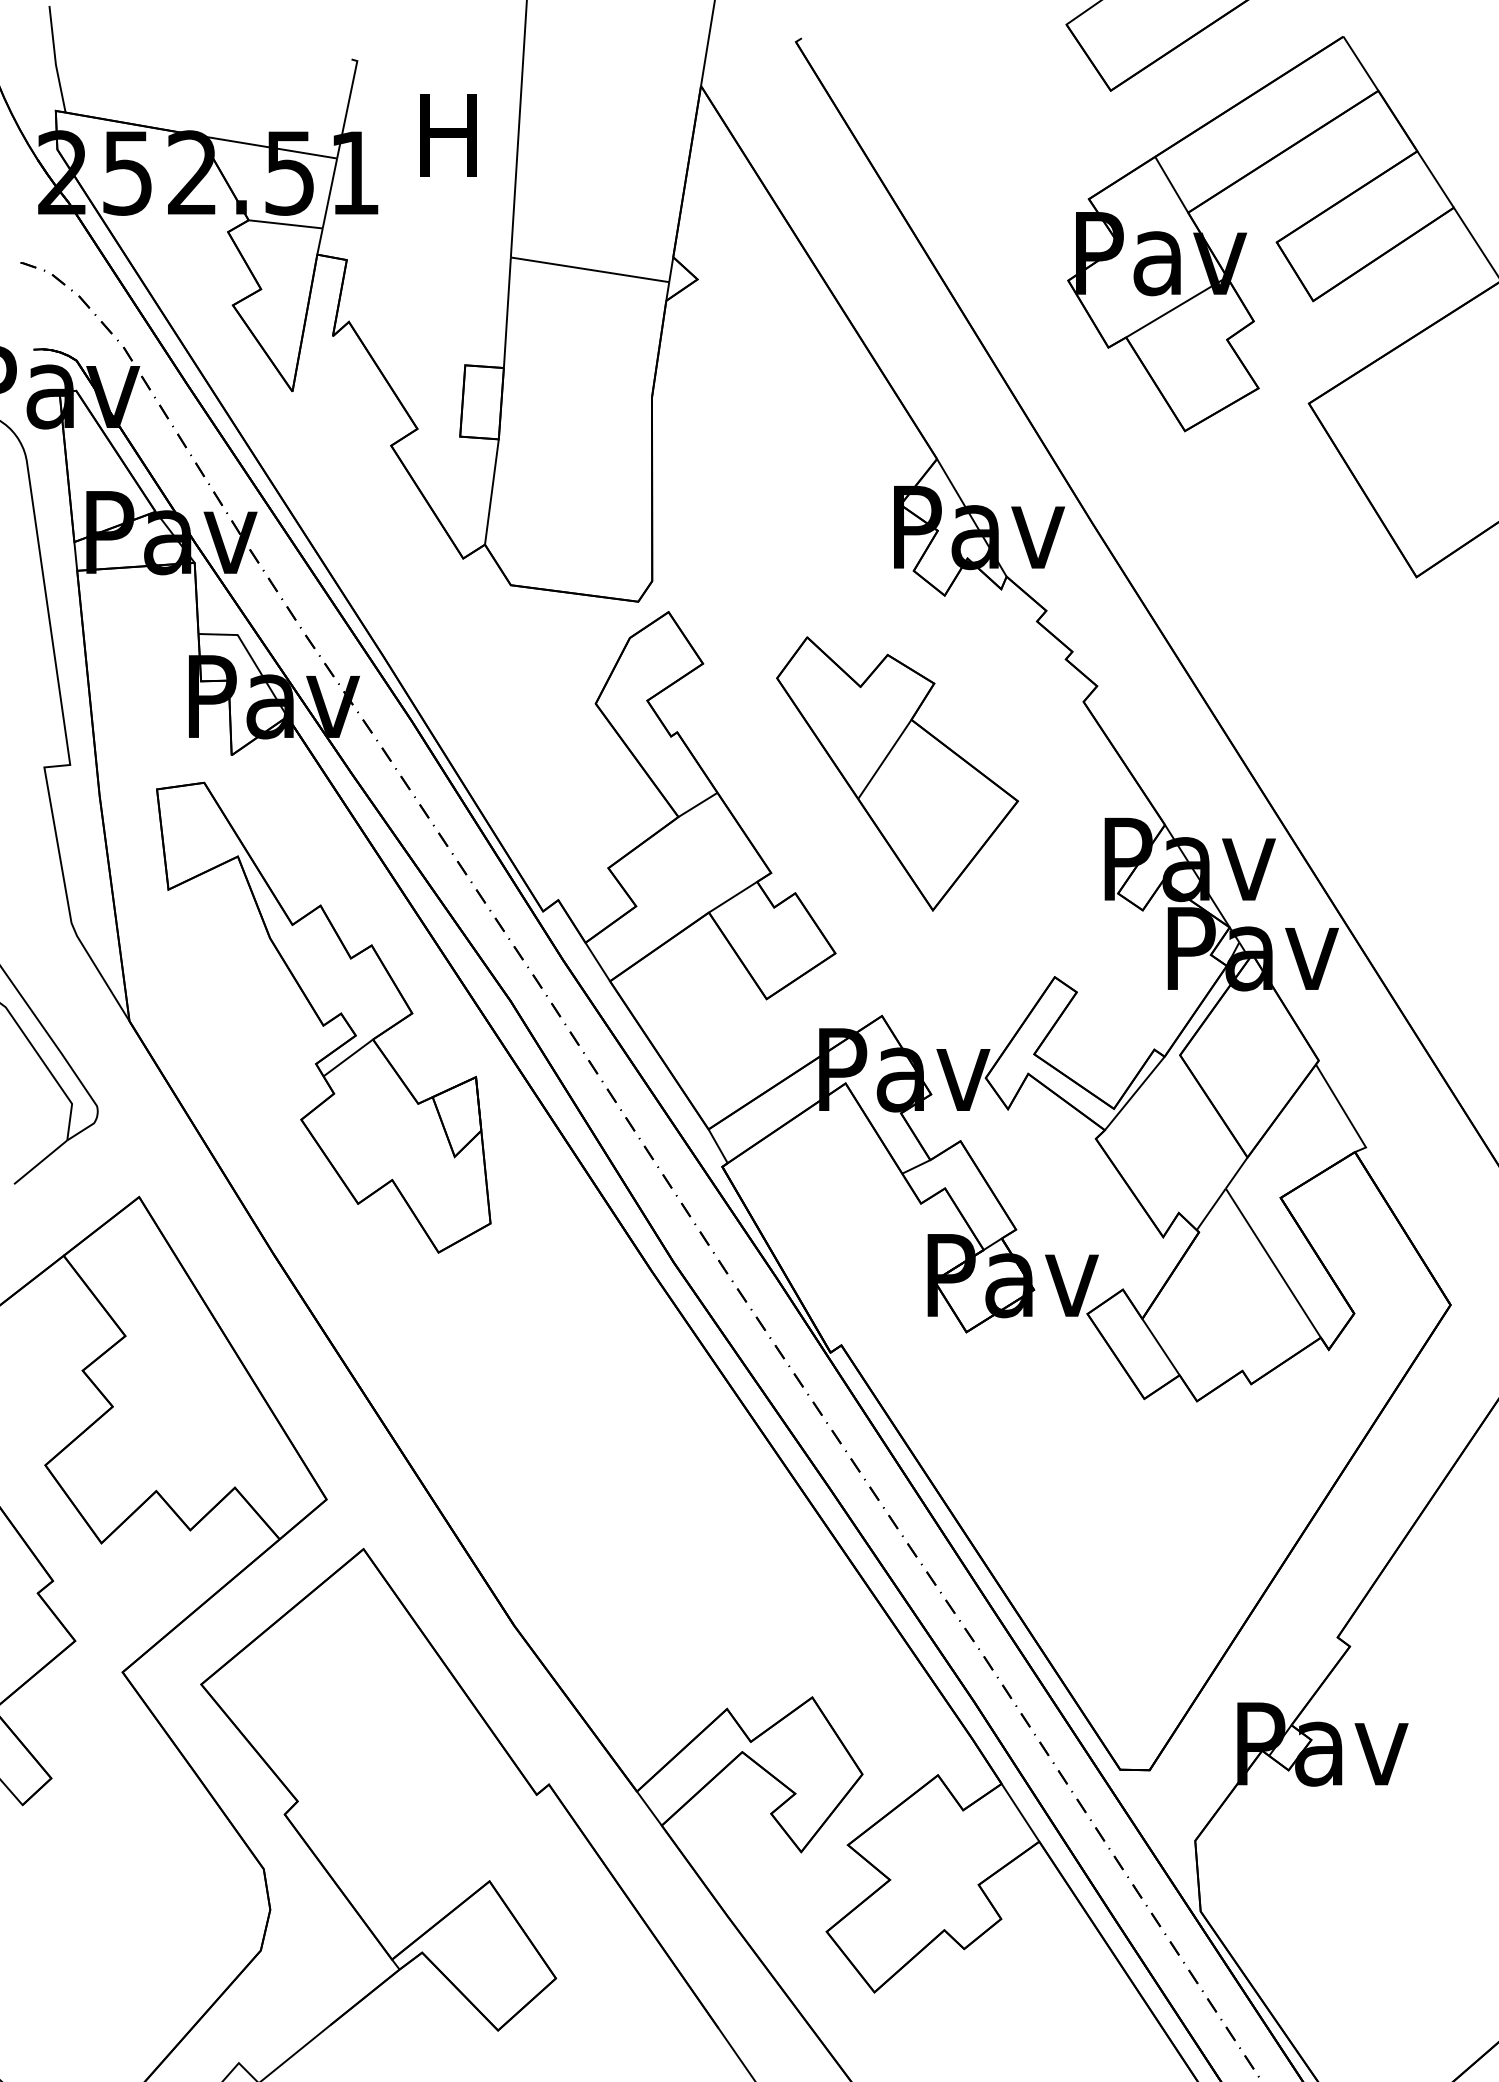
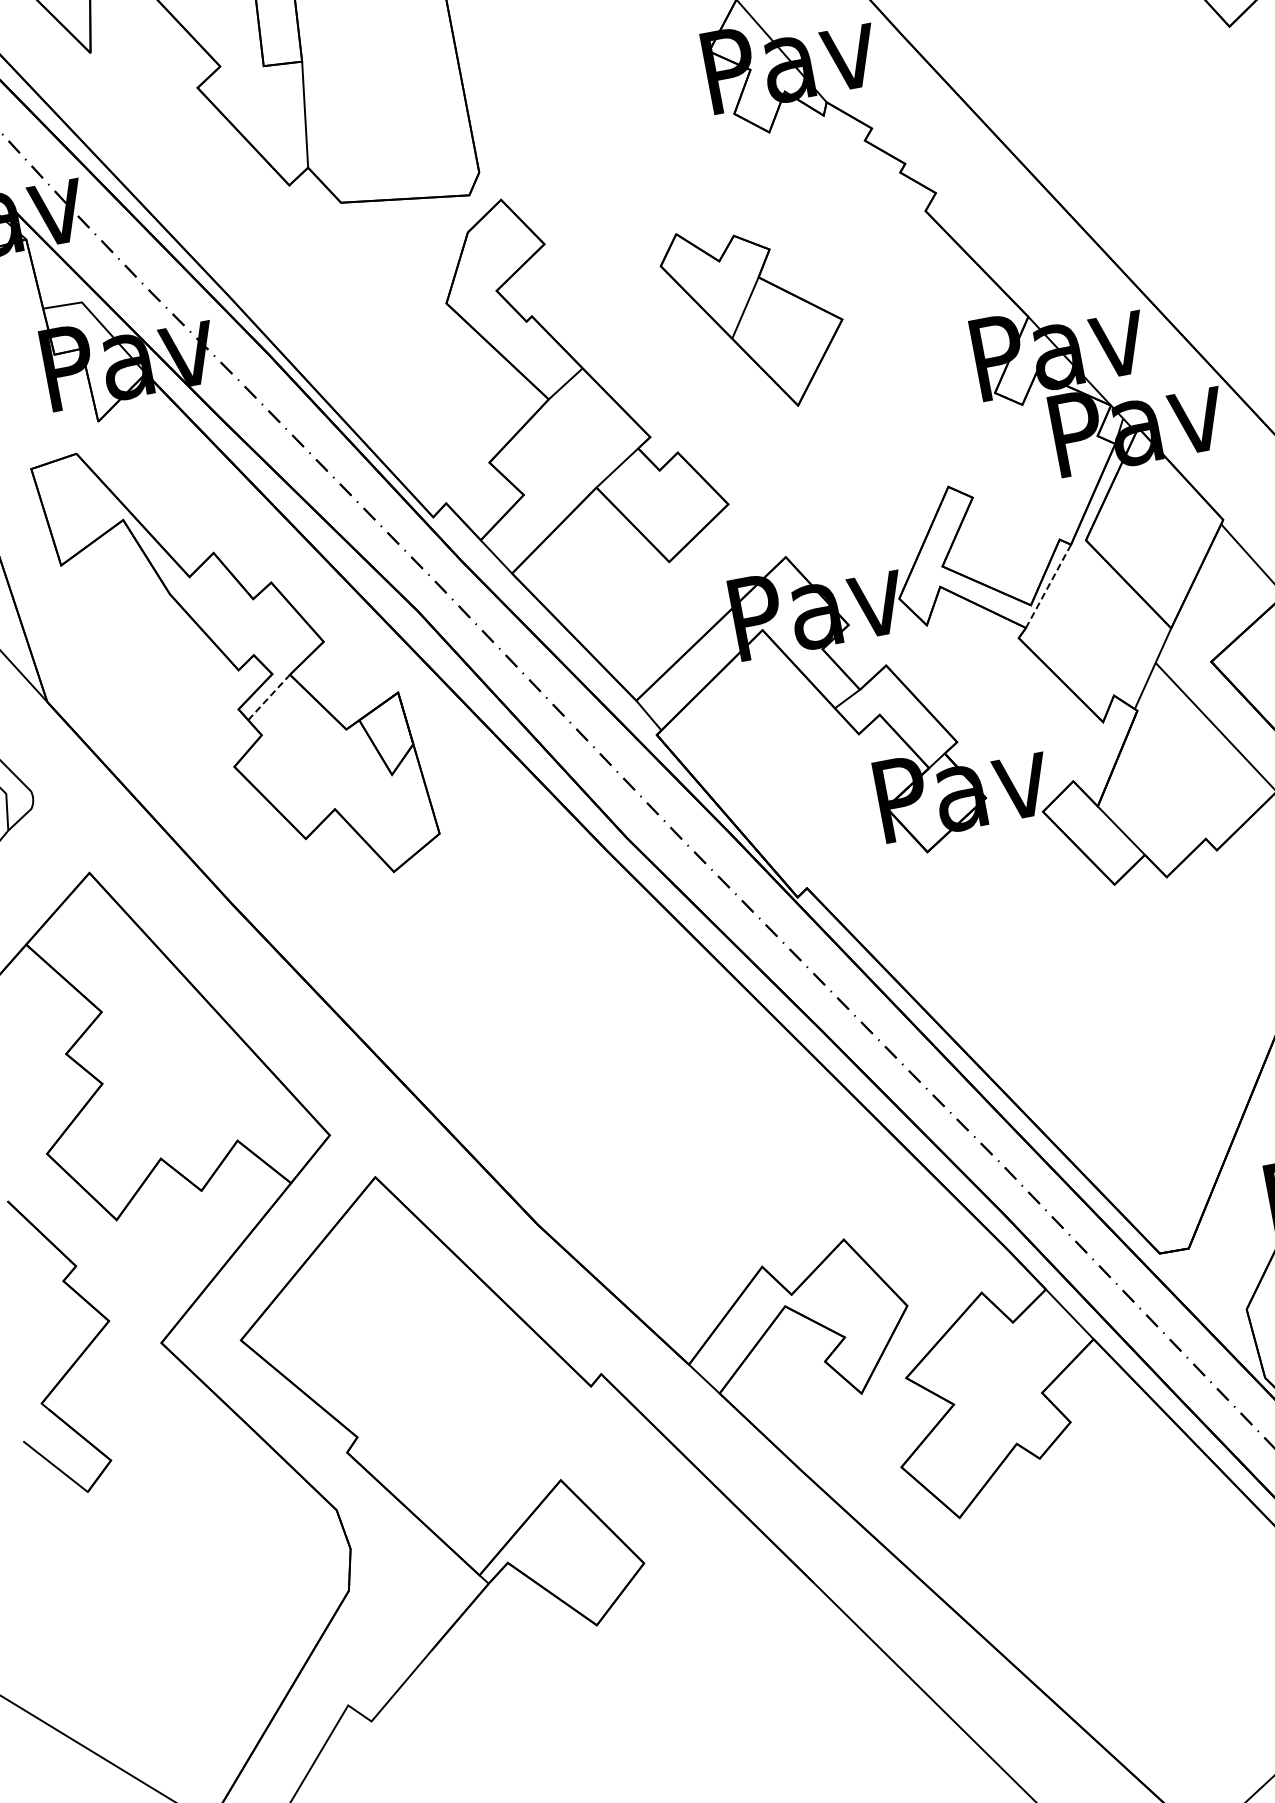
part: (897, 773) -> (755, 315), size x0.7
line: (348, 1057) -> (269, 696), solid -> dashed
line: (1134, 1093) -> (1048, 586), solid -> dashed

